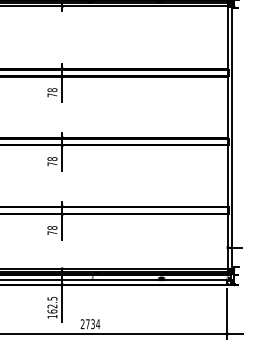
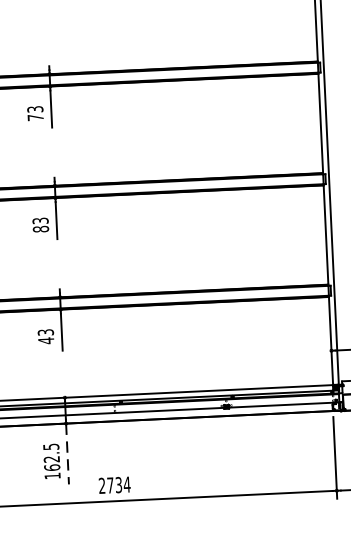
text: (52, 90) -> (35, 109), 78 -> 73
text: (52, 161) -> (40, 224), 78 -> 83
text: (52, 230) -> (46, 336), 78 -> 43
line: (62, 303) -> (67, 453), solid -> dashed

